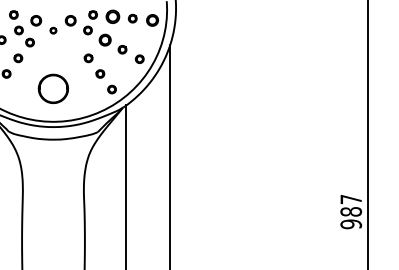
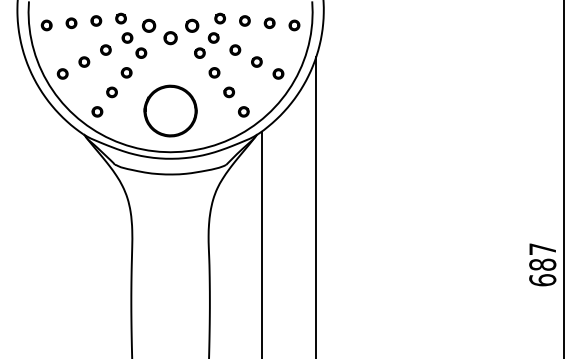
part: (112, 16) -> (244, 20), size x0.62
part: (152, 20) -> (294, 25), size x0.71
part: (53, 30) -> (170, 38), size x1.67
part: (105, 39) -> (235, 49), size x0.71
part: (76, 42) -> (199, 52), added
part: (53, 88) -> (170, 110), size x1.43
text: (351, 224) -> (542, 280), 987 -> 687

